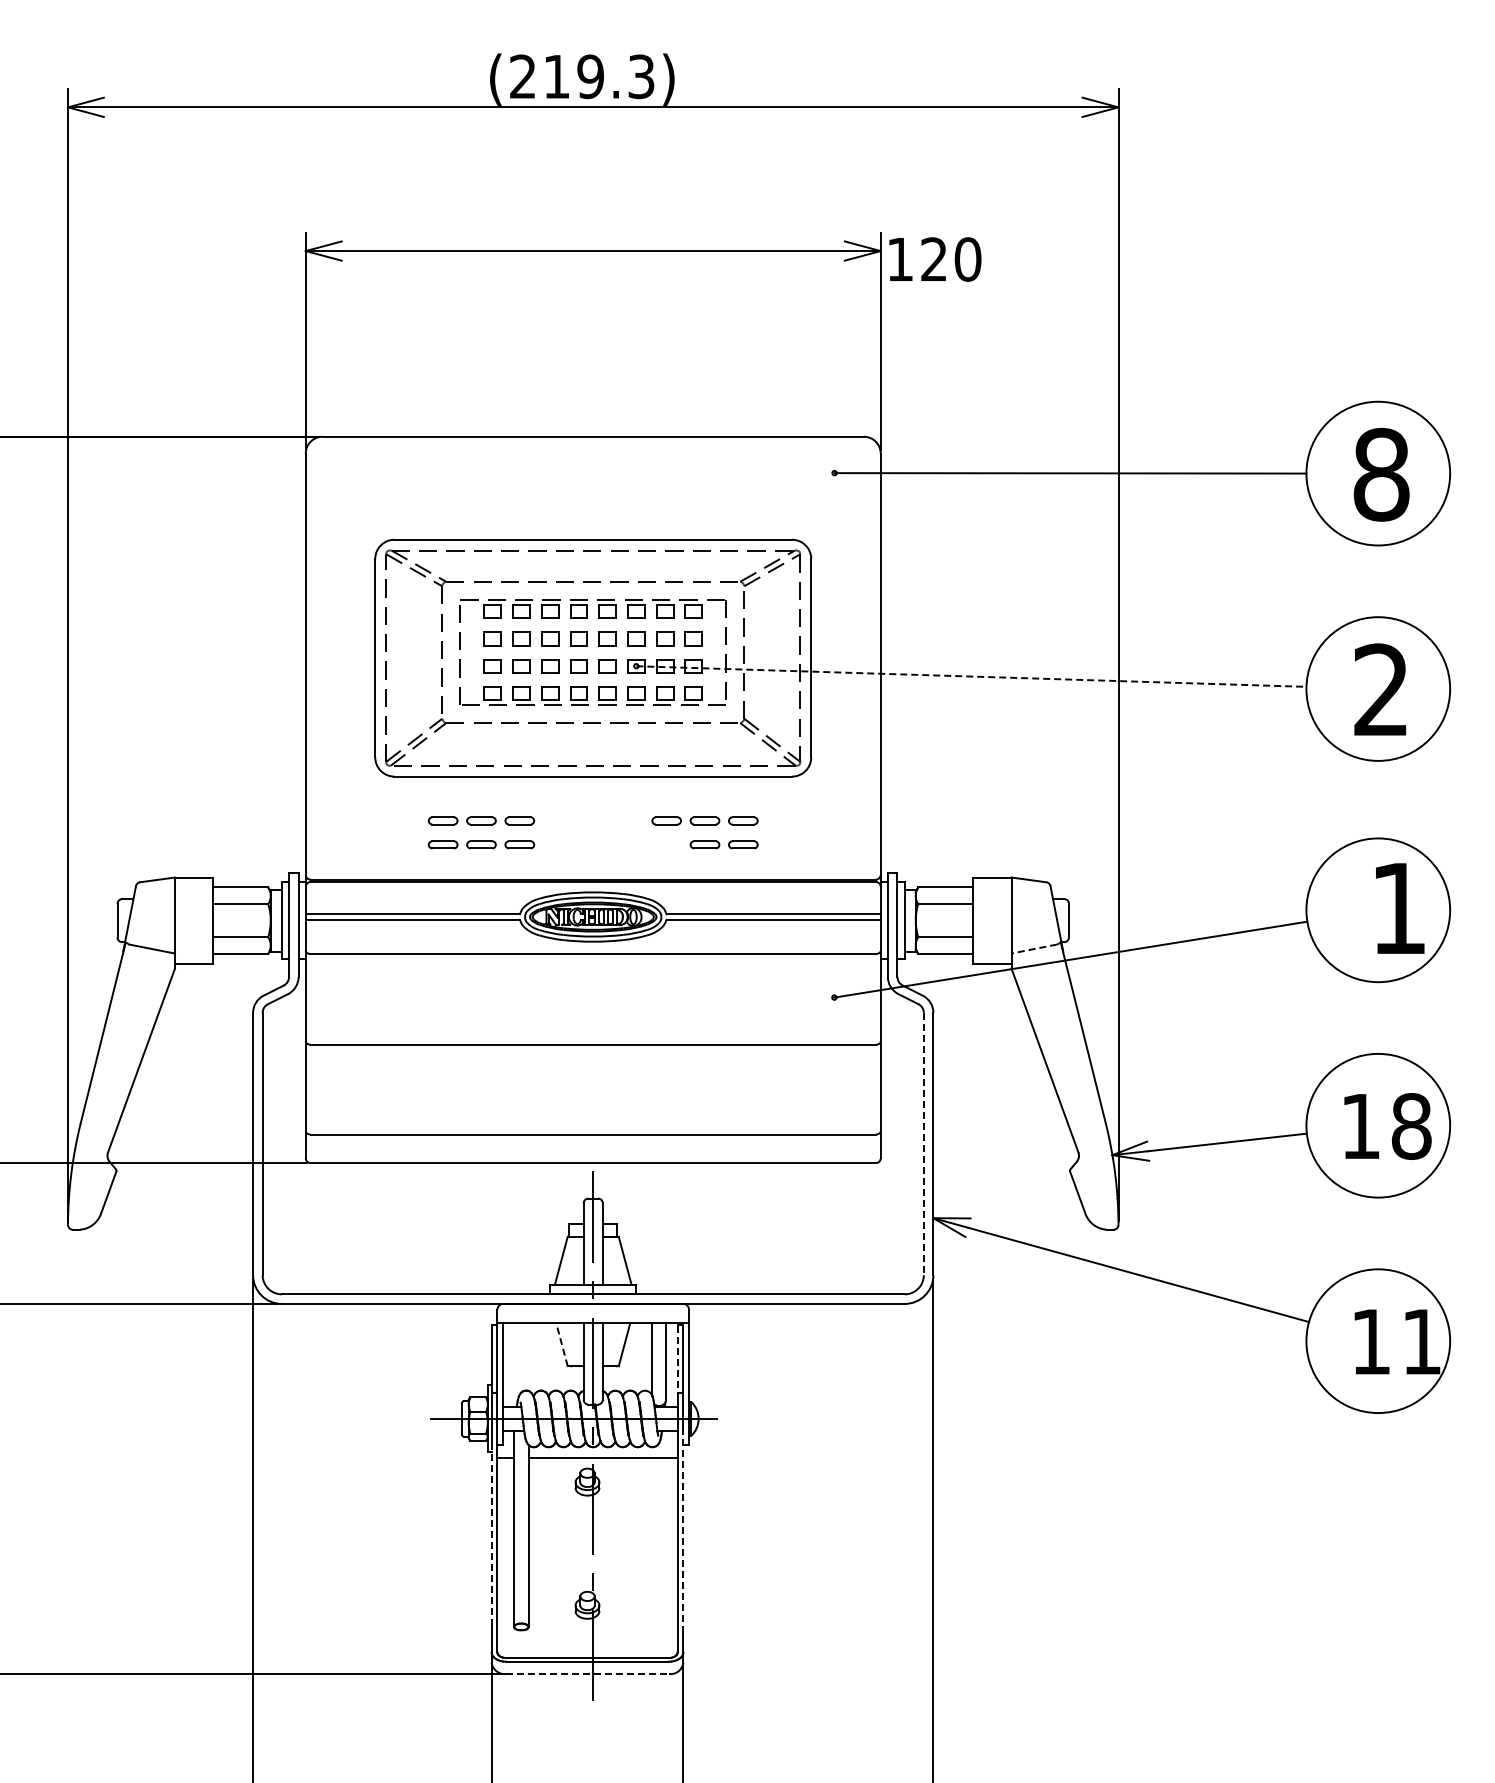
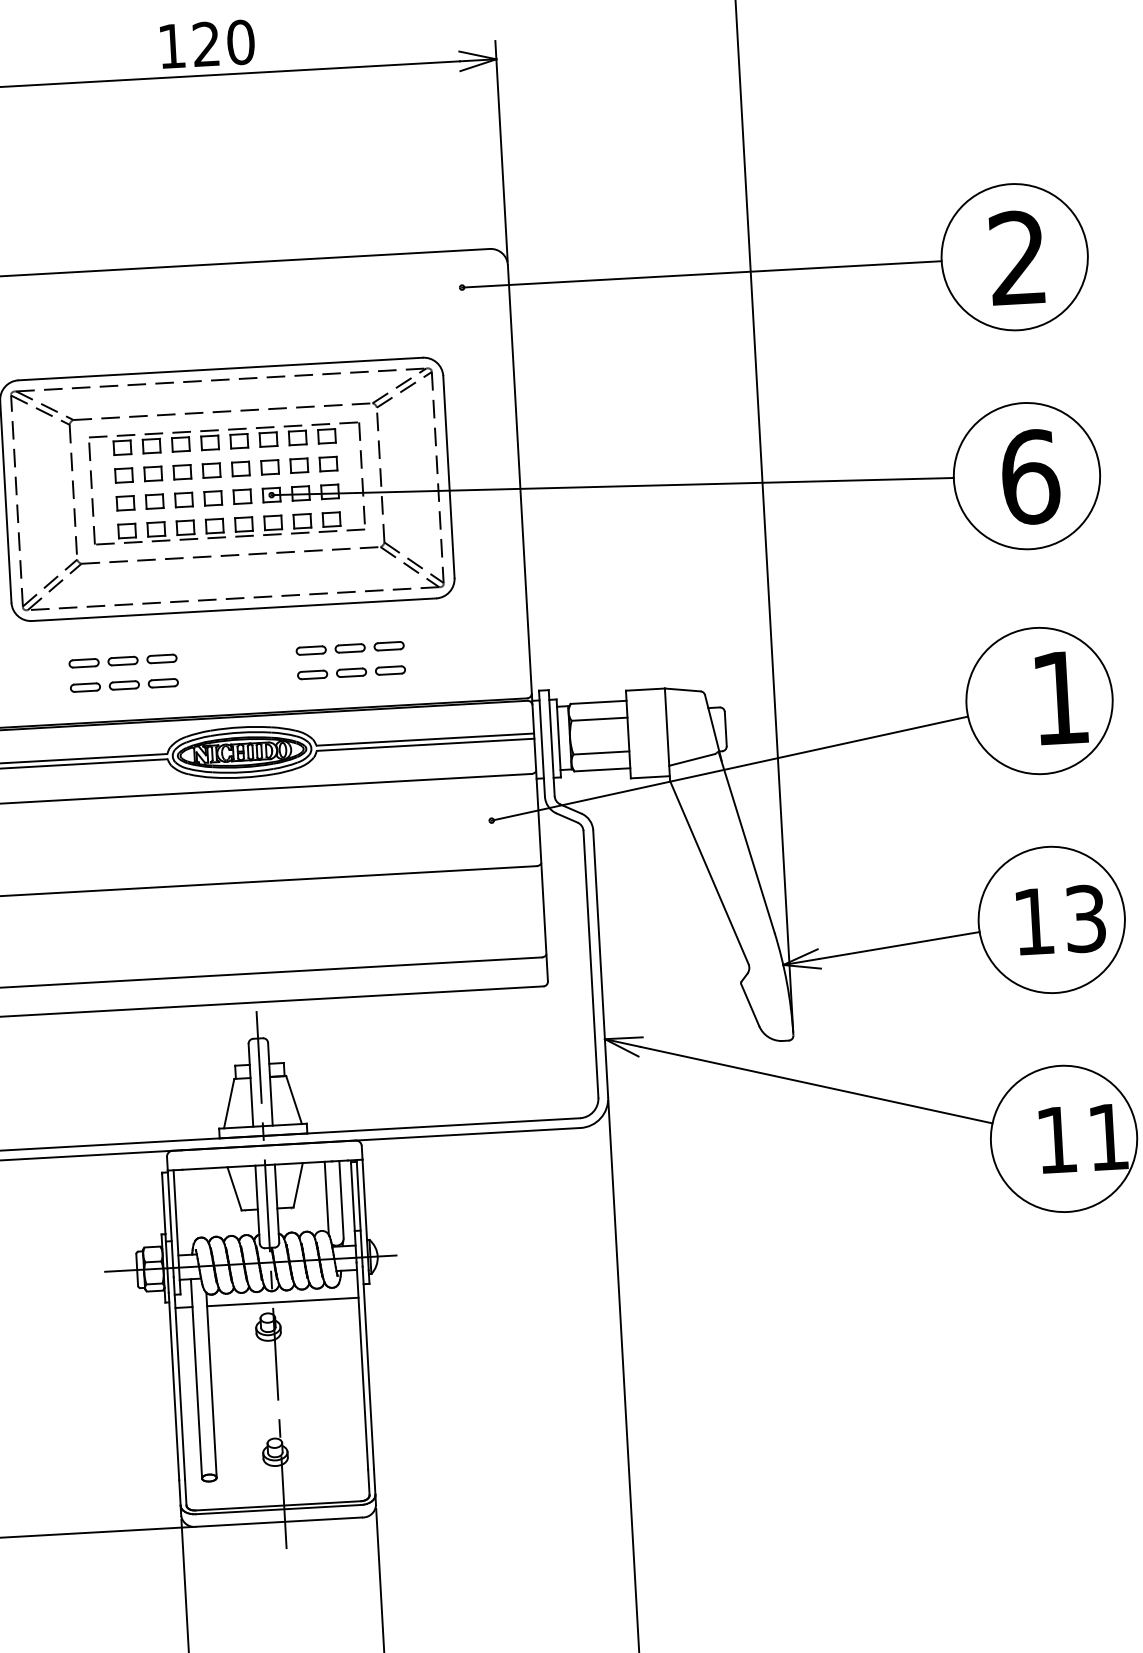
text: (935, 259) -> (207, 44), moved
text: (1381, 474) -> (1018, 257), 8 -> 2
line: (971, 676) -> (612, 486), dashed -> solid
text: (1382, 690) -> (1031, 477), 2 -> 6
part: (666, 844) -> (312, 674), added
line: (1033, 949) -> (691, 760), dashed -> solid
text: (1411, 1126) -> (1085, 918), 18 -> 13
line: (923, 1144) -> (590, 964), dashed -> solid
line: (561, 1344) -> (234, 1188), dashed -> solid
line: (677, 1359) -> (352, 1197), dashed -> solid
line: (683, 1527) -> (368, 1367), dashed -> solid
line: (491, 1535) -> (173, 1386), dashed -> solid
line: (588, 1674) -> (280, 1522), dashed -> solid

